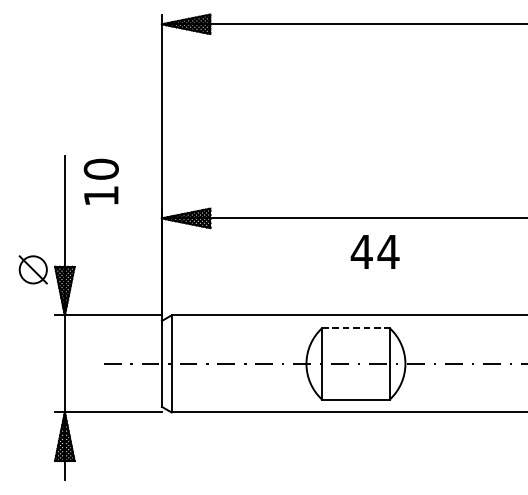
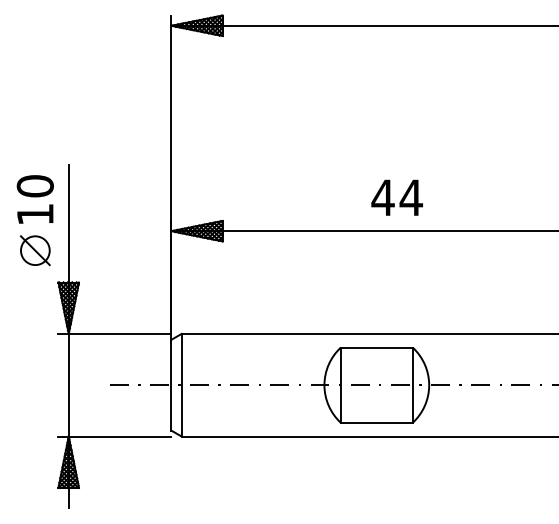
text: (100, 181) -> (34, 199), moved
text: (374, 251) -> (396, 197), moved
part: (32, 269) -> (34, 250), moved
line: (355, 328) -> (376, 347), dashed -> solid

